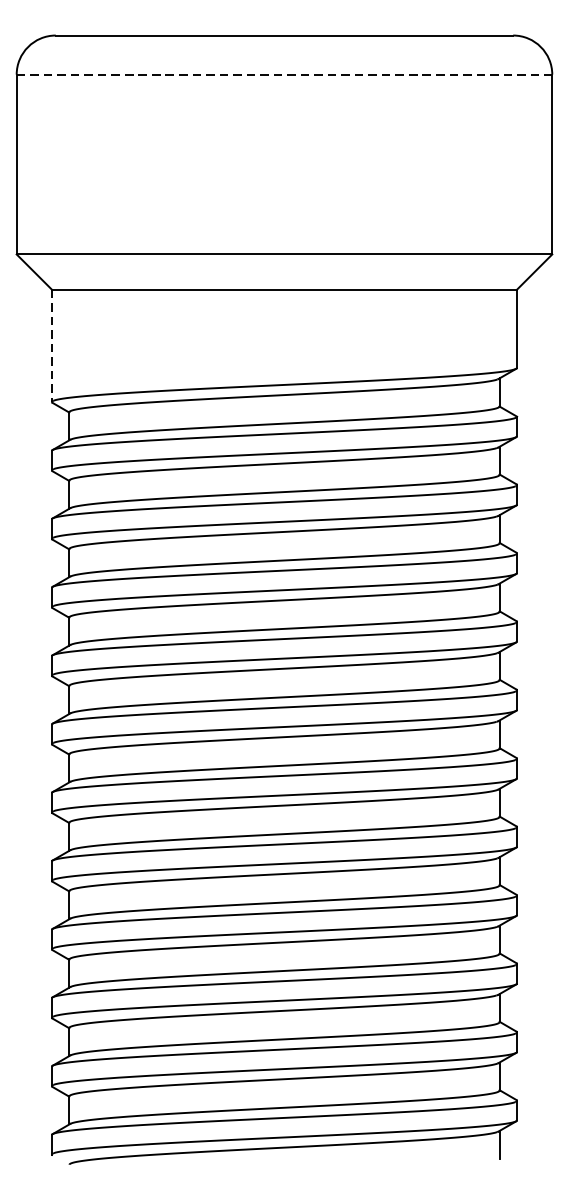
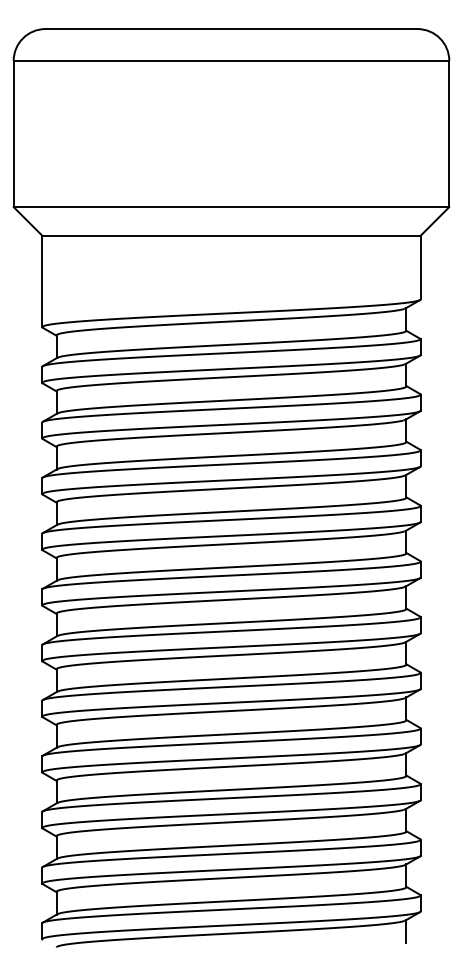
line: (284, 74) -> (231, 60), dashed -> solid
line: (52, 345) -> (42, 281), dashed -> solid

